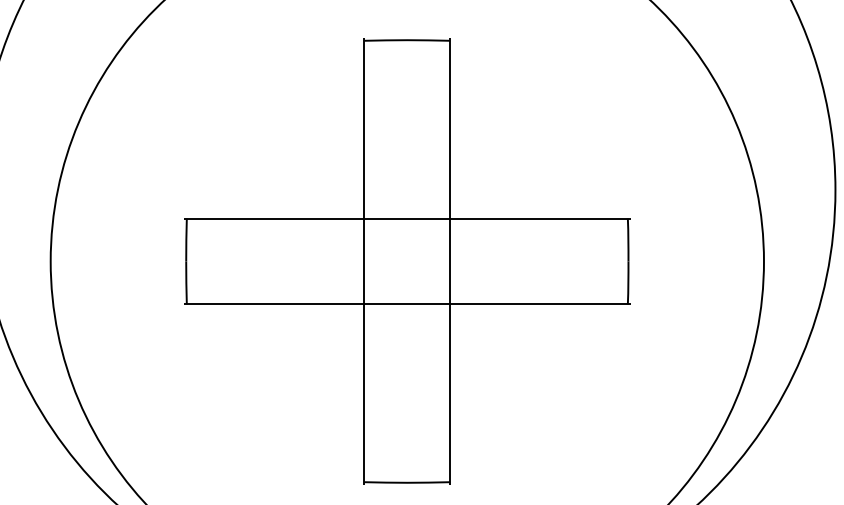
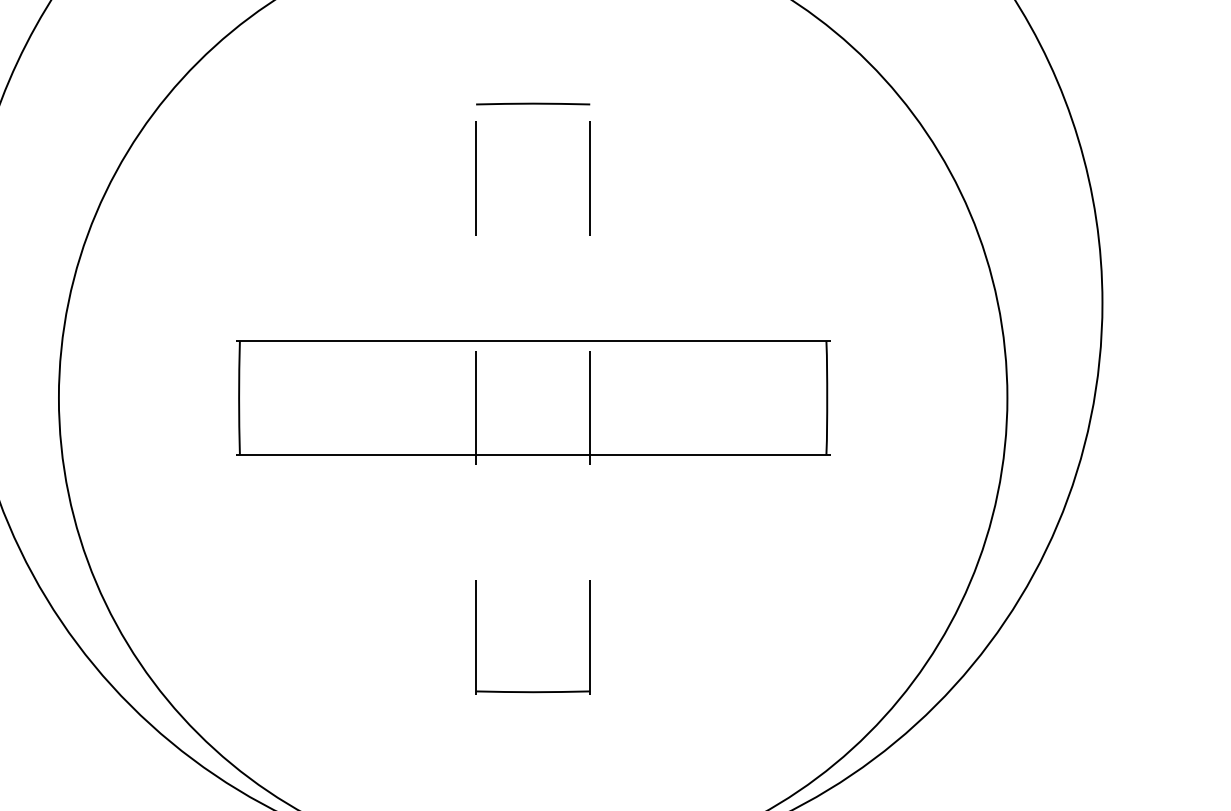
line: (364, 261) -> (476, 397), solid -> dashed
line: (450, 261) -> (590, 397), solid -> dashed

